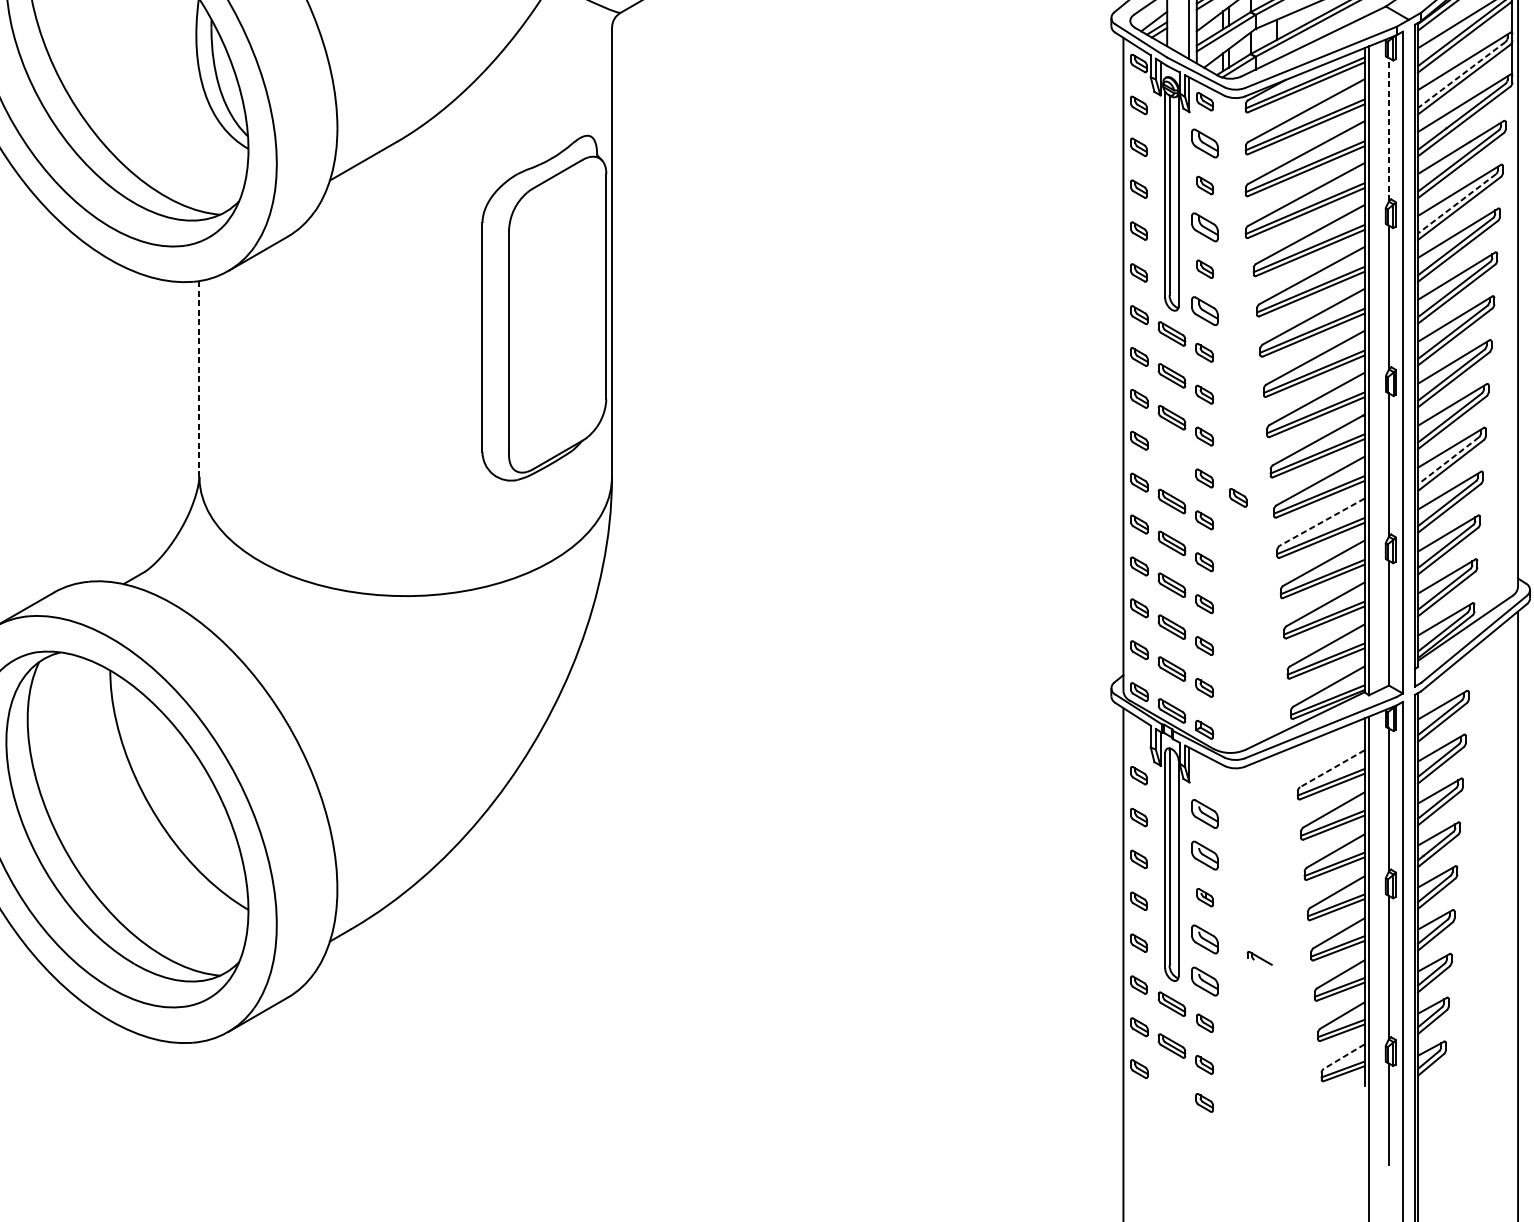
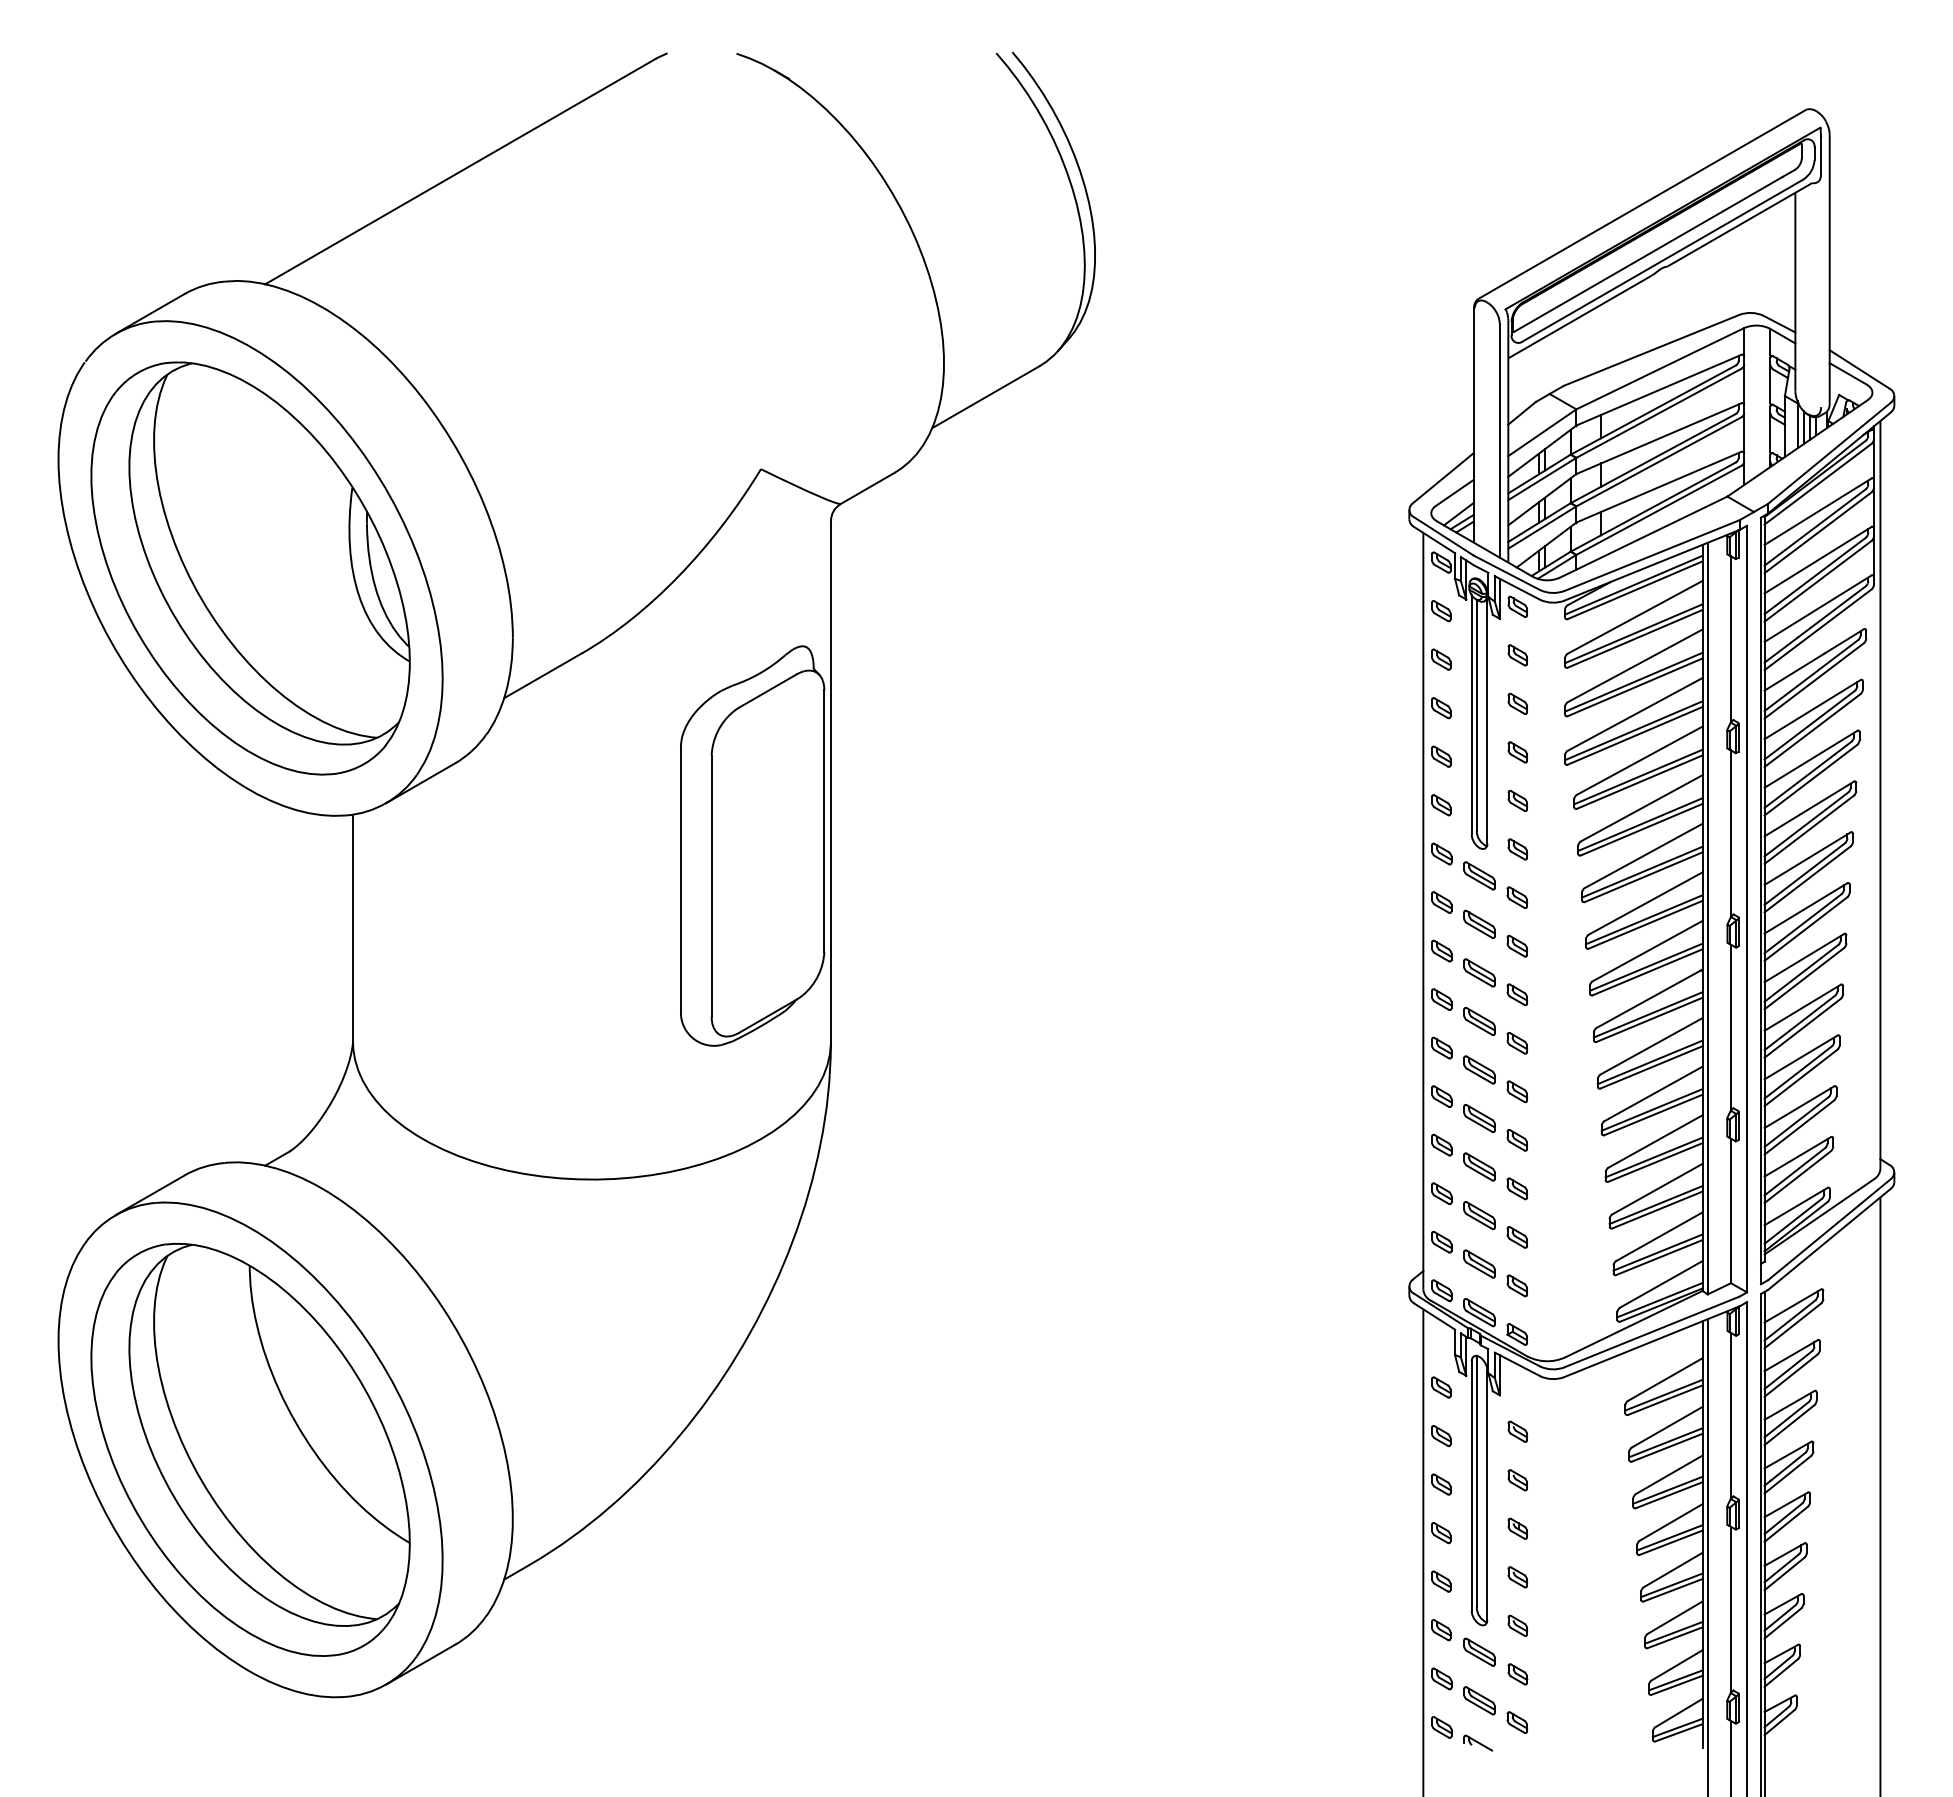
line: (1461, 75) -> (1814, 576), dashed -> solid
line: (1389, 129) -> (1731, 639), dashed -> solid
part: (1204, 143) -> (1517, 655), size x0.62
line: (1456, 204) -> (1809, 725), dashed -> solid
part: (1204, 227) -> (1517, 752), size x0.62
part: (1204, 311) -> (1517, 849), size x0.62
line: (198, 379) -> (352, 928), dashed -> solid
part: (1171, 459) -> (1479, 1021), added
line: (1448, 460) -> (1799, 1022), dashed -> solid
part: (1238, 497) -> (1556, 1065), removed
line: (1322, 522) -> (1653, 1094), dashed -> solid
line: (1332, 768) -> (1665, 1379), dashed -> solid
part: (1204, 813) -> (1517, 1431), size x0.62
part: (1204, 855) -> (1517, 1480), size x0.62
part: (1204, 939) -> (1517, 1577), size x0.62
part: (1259, 957) -> (1478, 1742), moved
part: (1204, 981) -> (1517, 1625), size x0.62
line: (1343, 1057) -> (1678, 1713), dashed -> solid
part: (1204, 1102) -> (1517, 1766), removed

